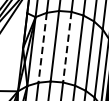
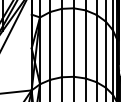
line: (42, 47) -> (50, 45), dashed -> solid
line: (66, 48) -> (73, 43), dashed -> solid

